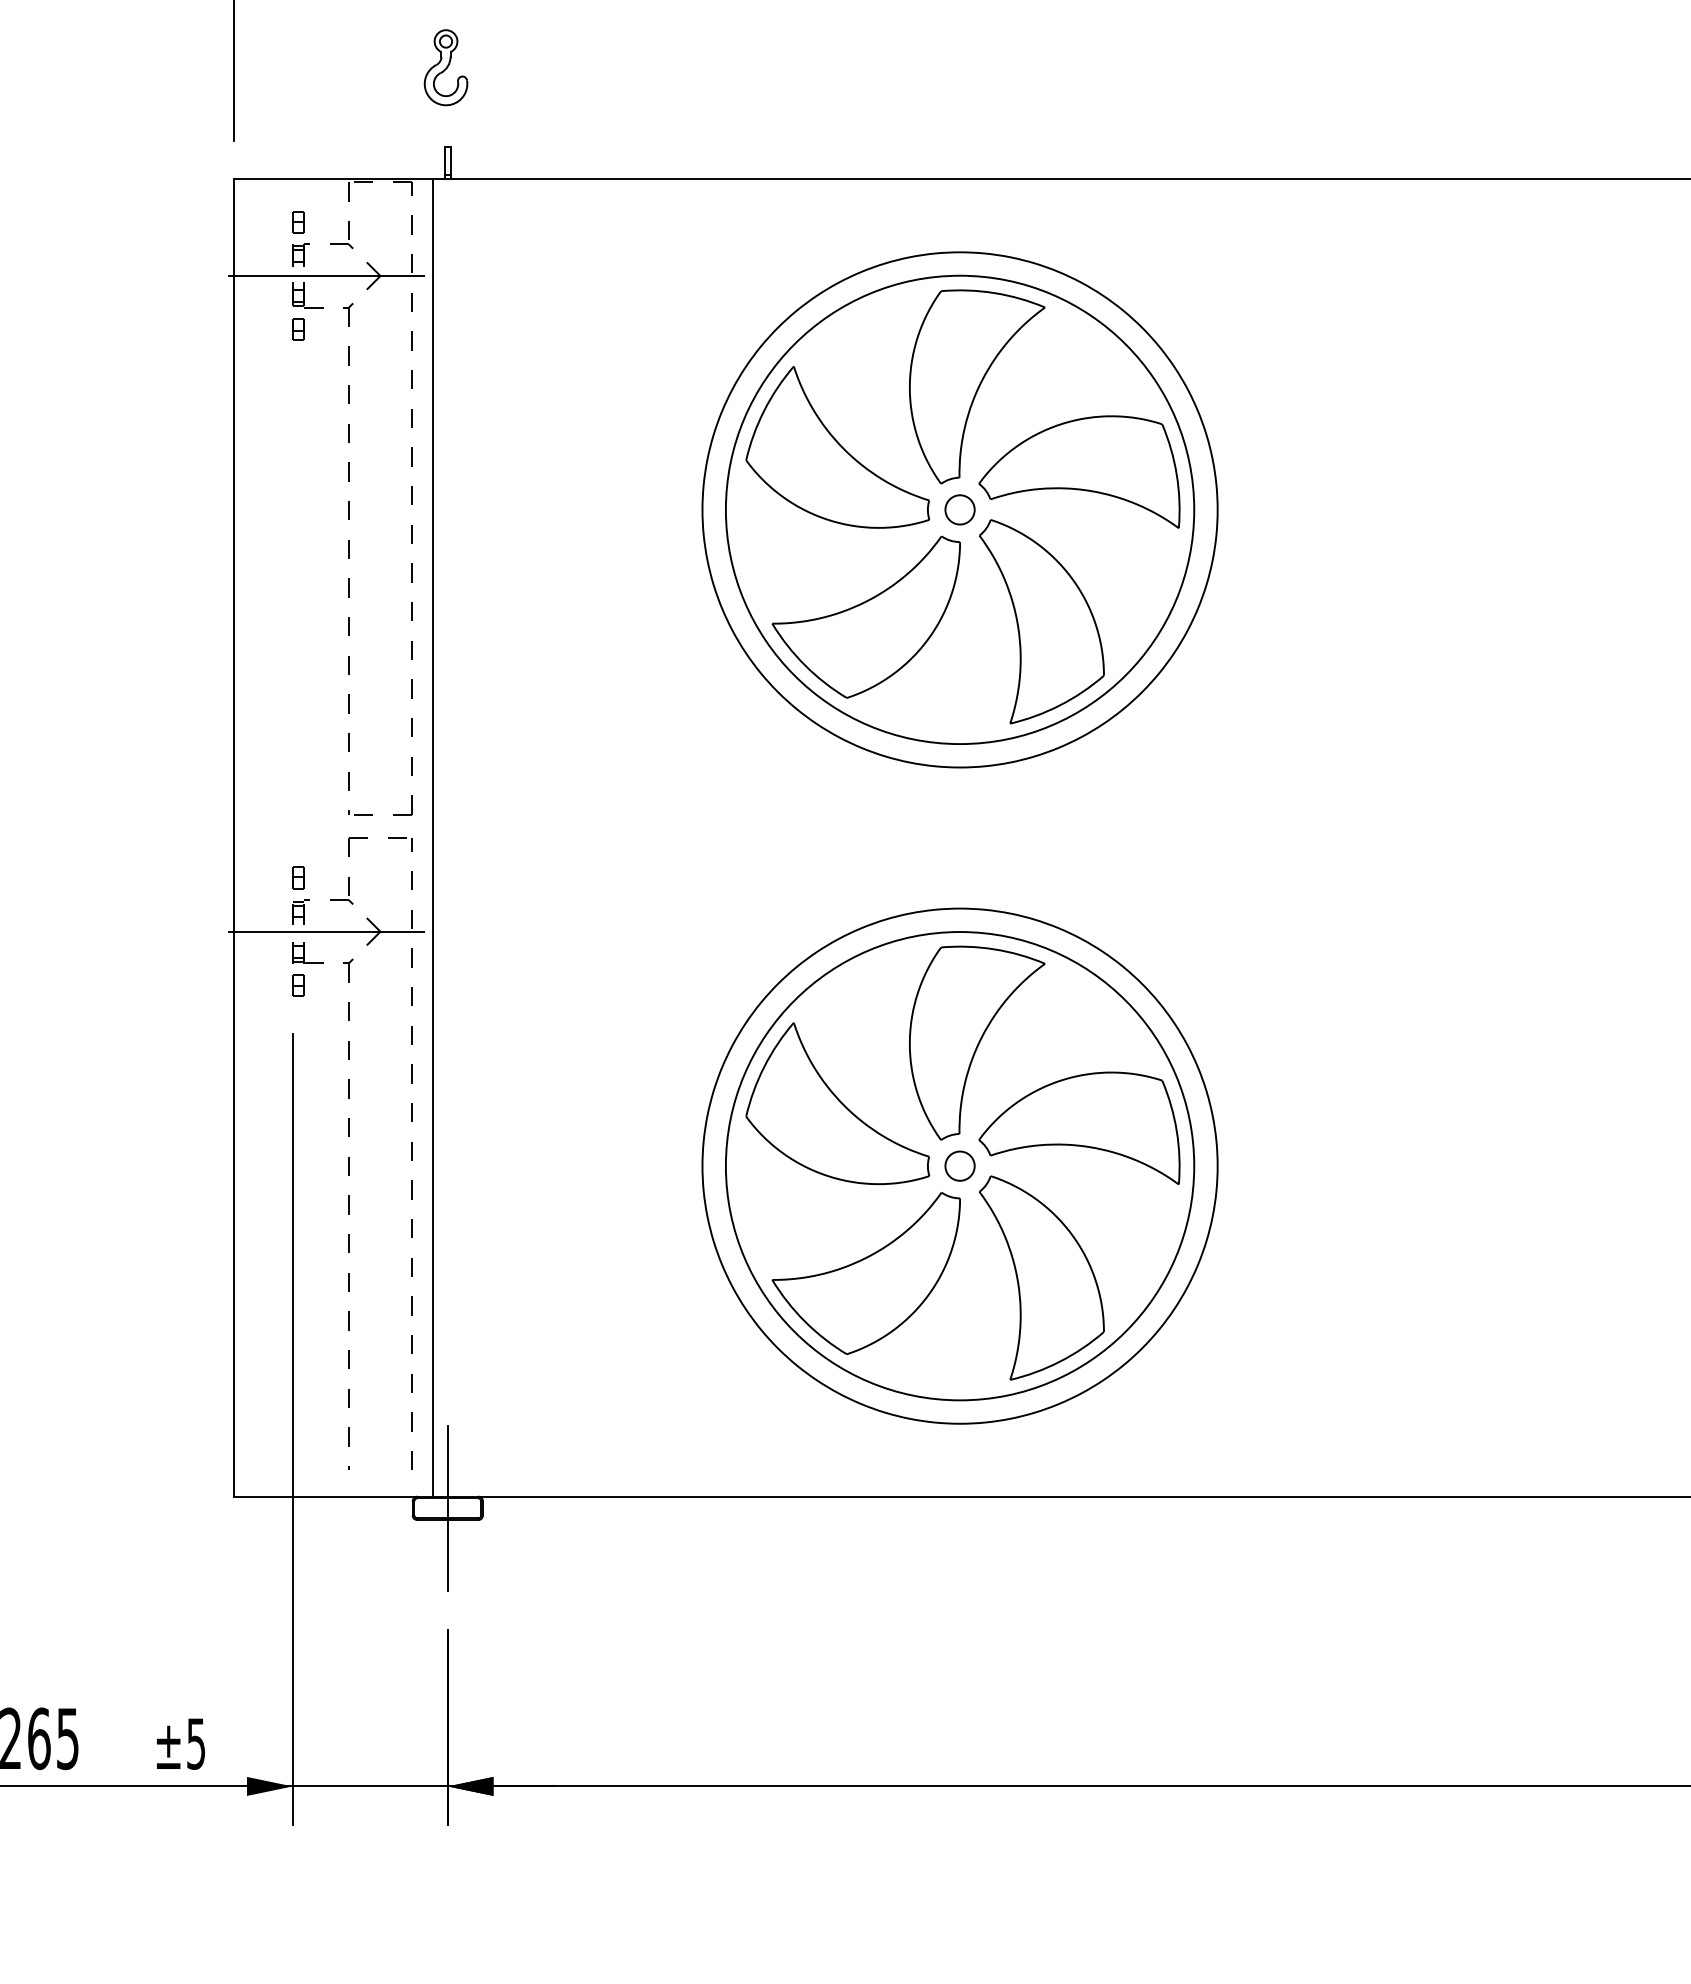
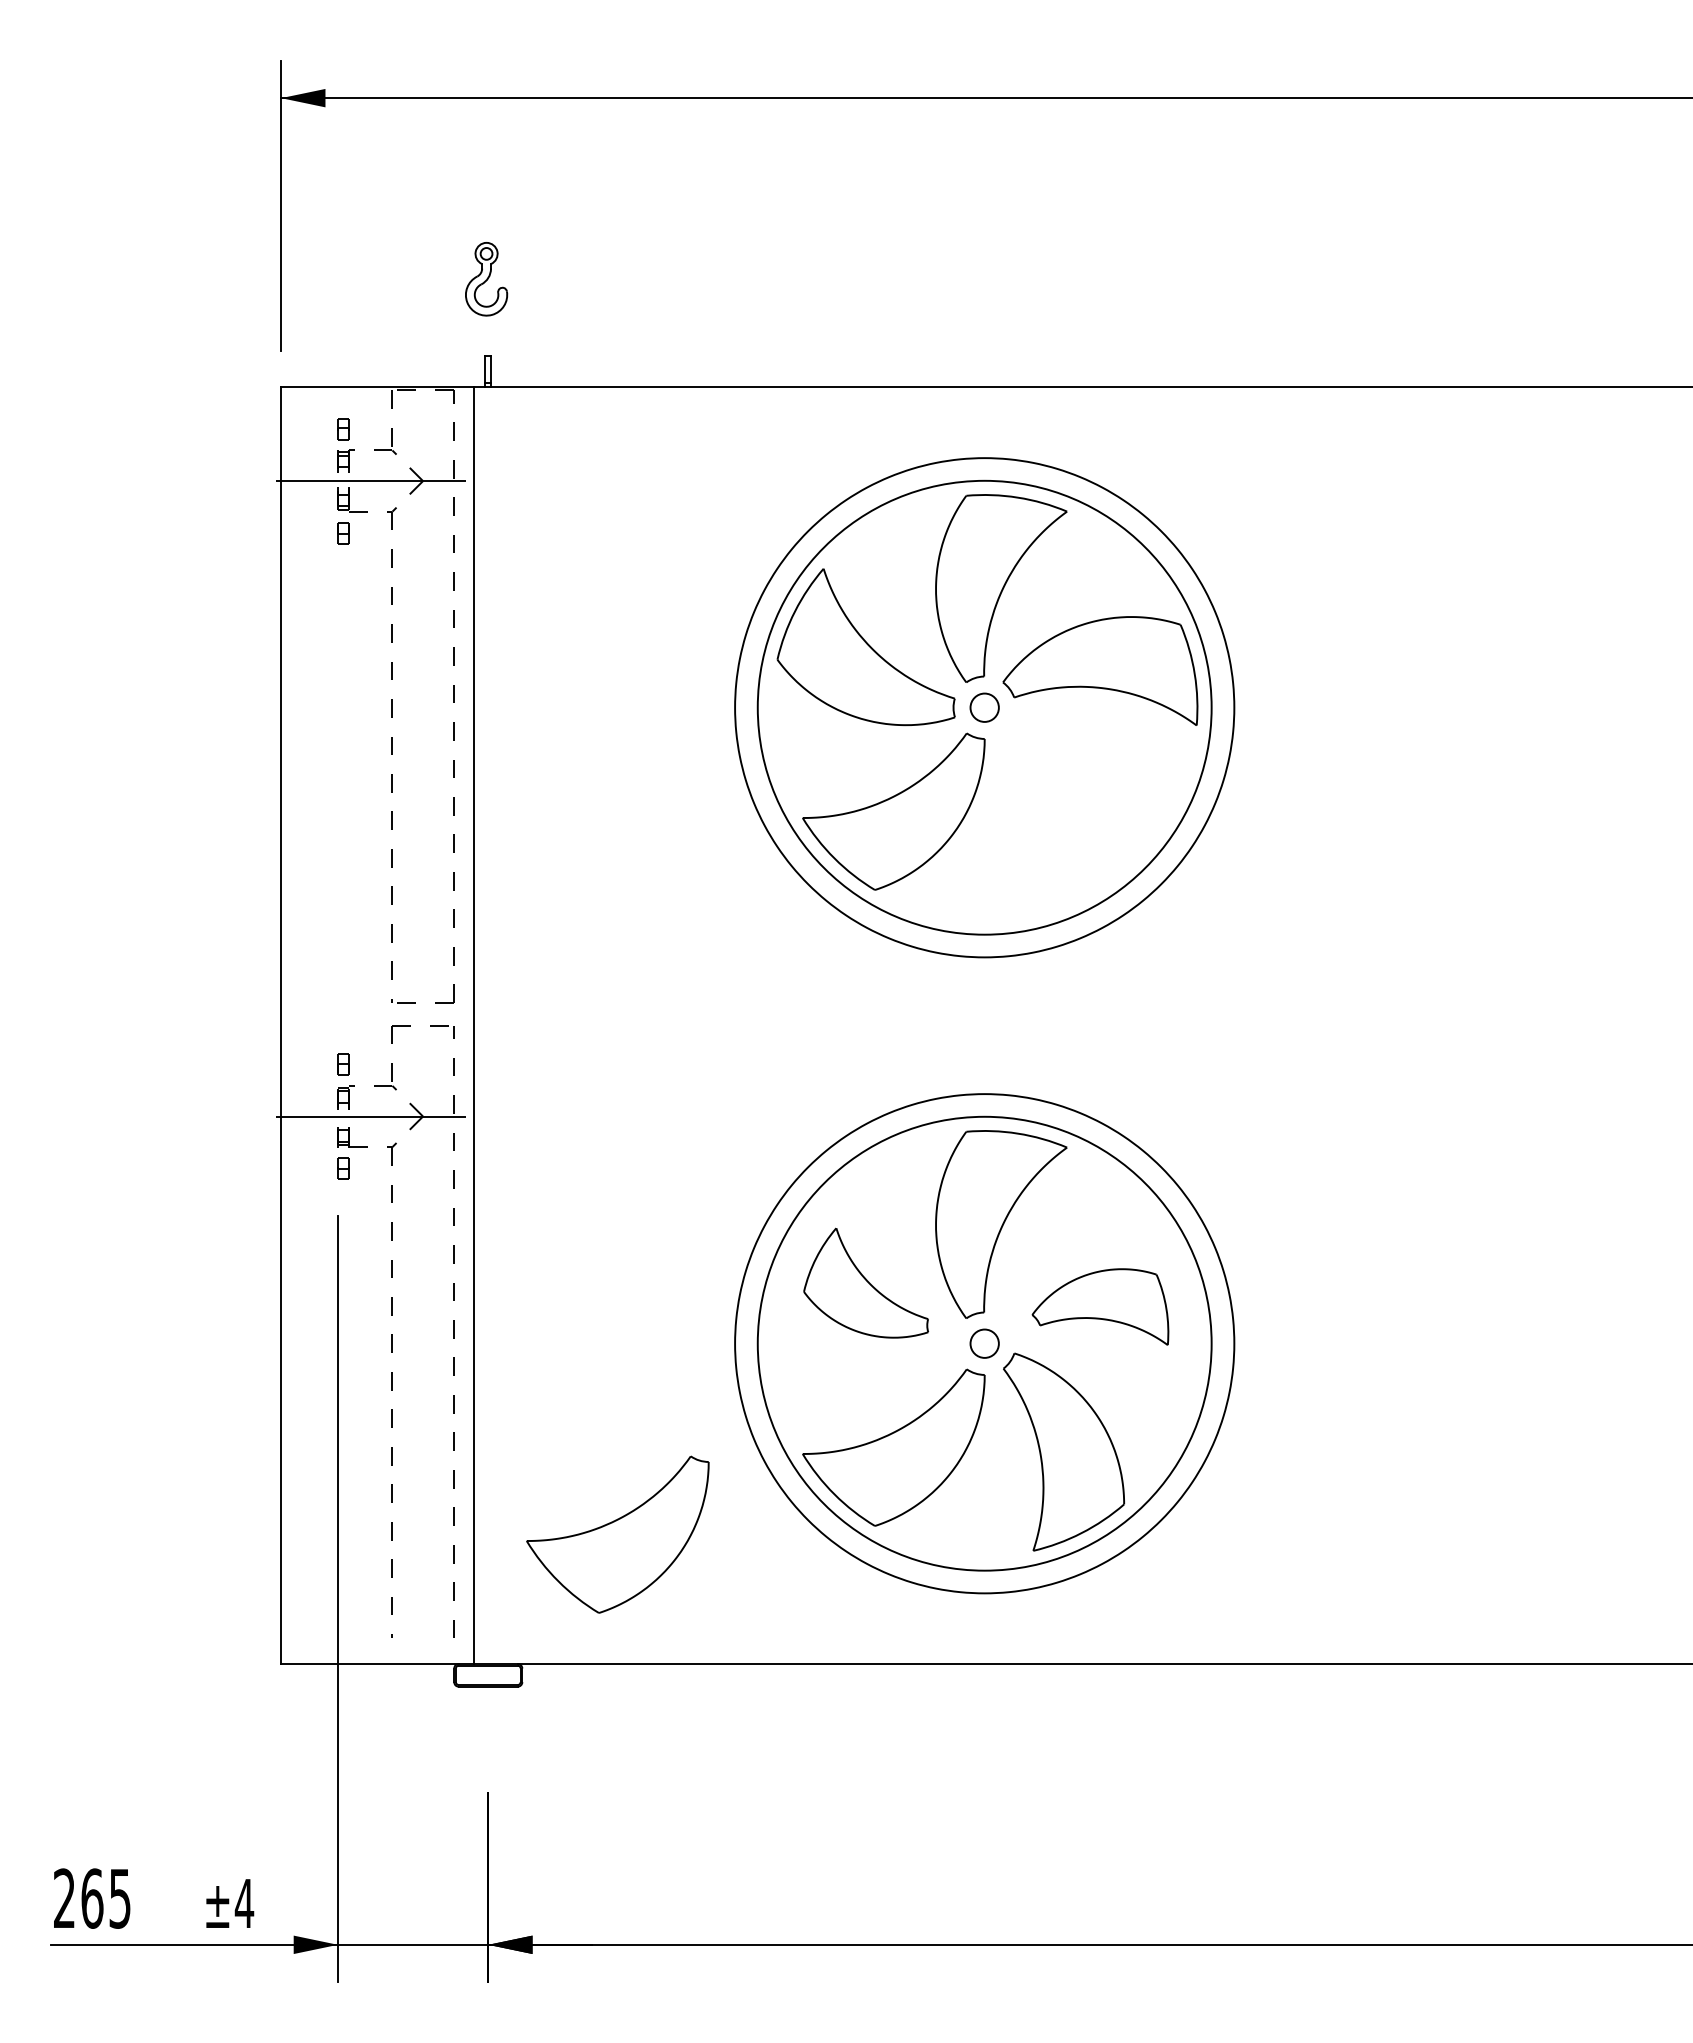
part: (1041, 621) -> (1063, 815), removed
part: (837, 1102) -> (865, 1282), size x0.7
part: (1079, 1127) -> (1100, 1306), size x0.7
part: (581, 1363) -> (617, 1534), added
line: (448, 1507) -> (488, 1674), removed
text: (196, 1743) -> (244, 1903), ±5 -> ±4

